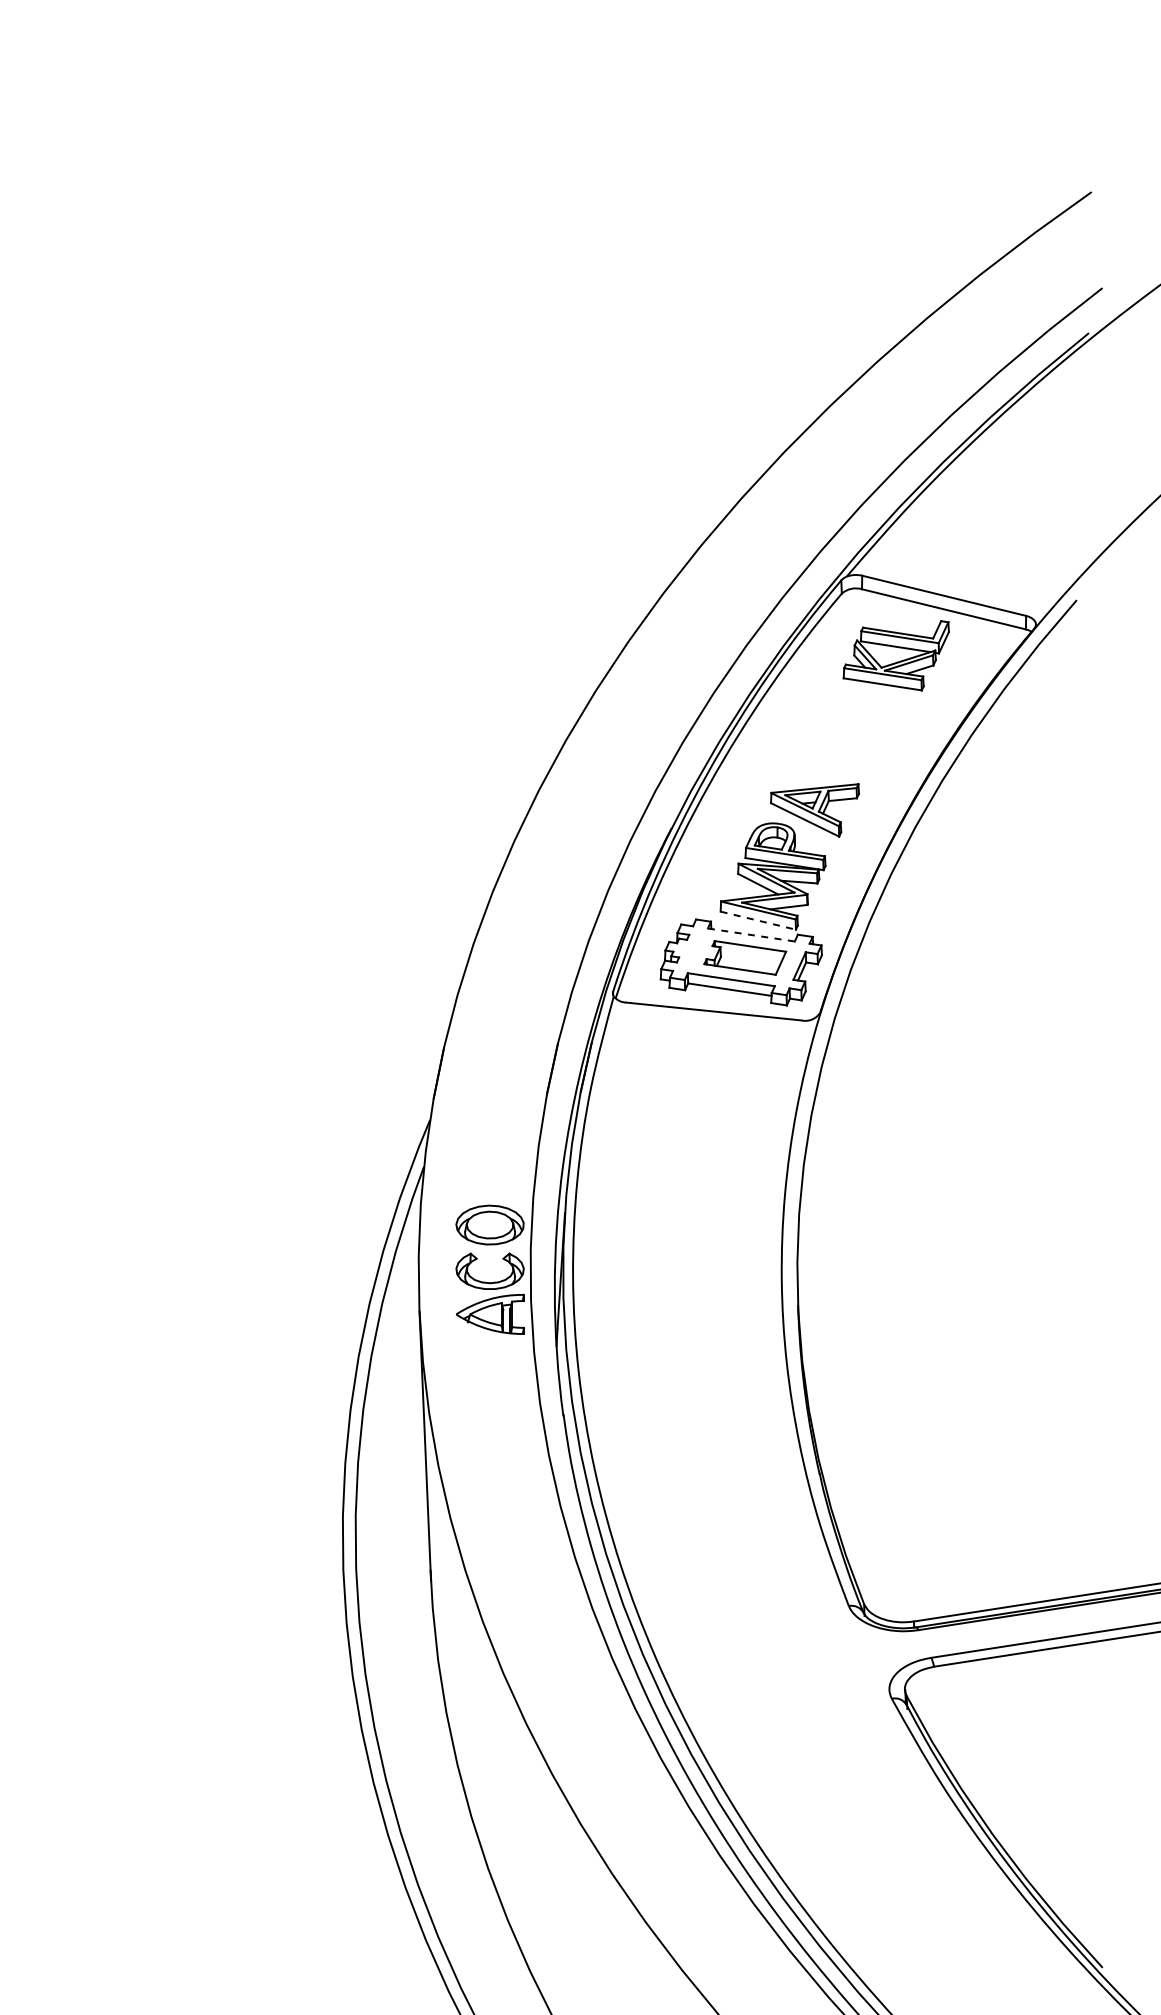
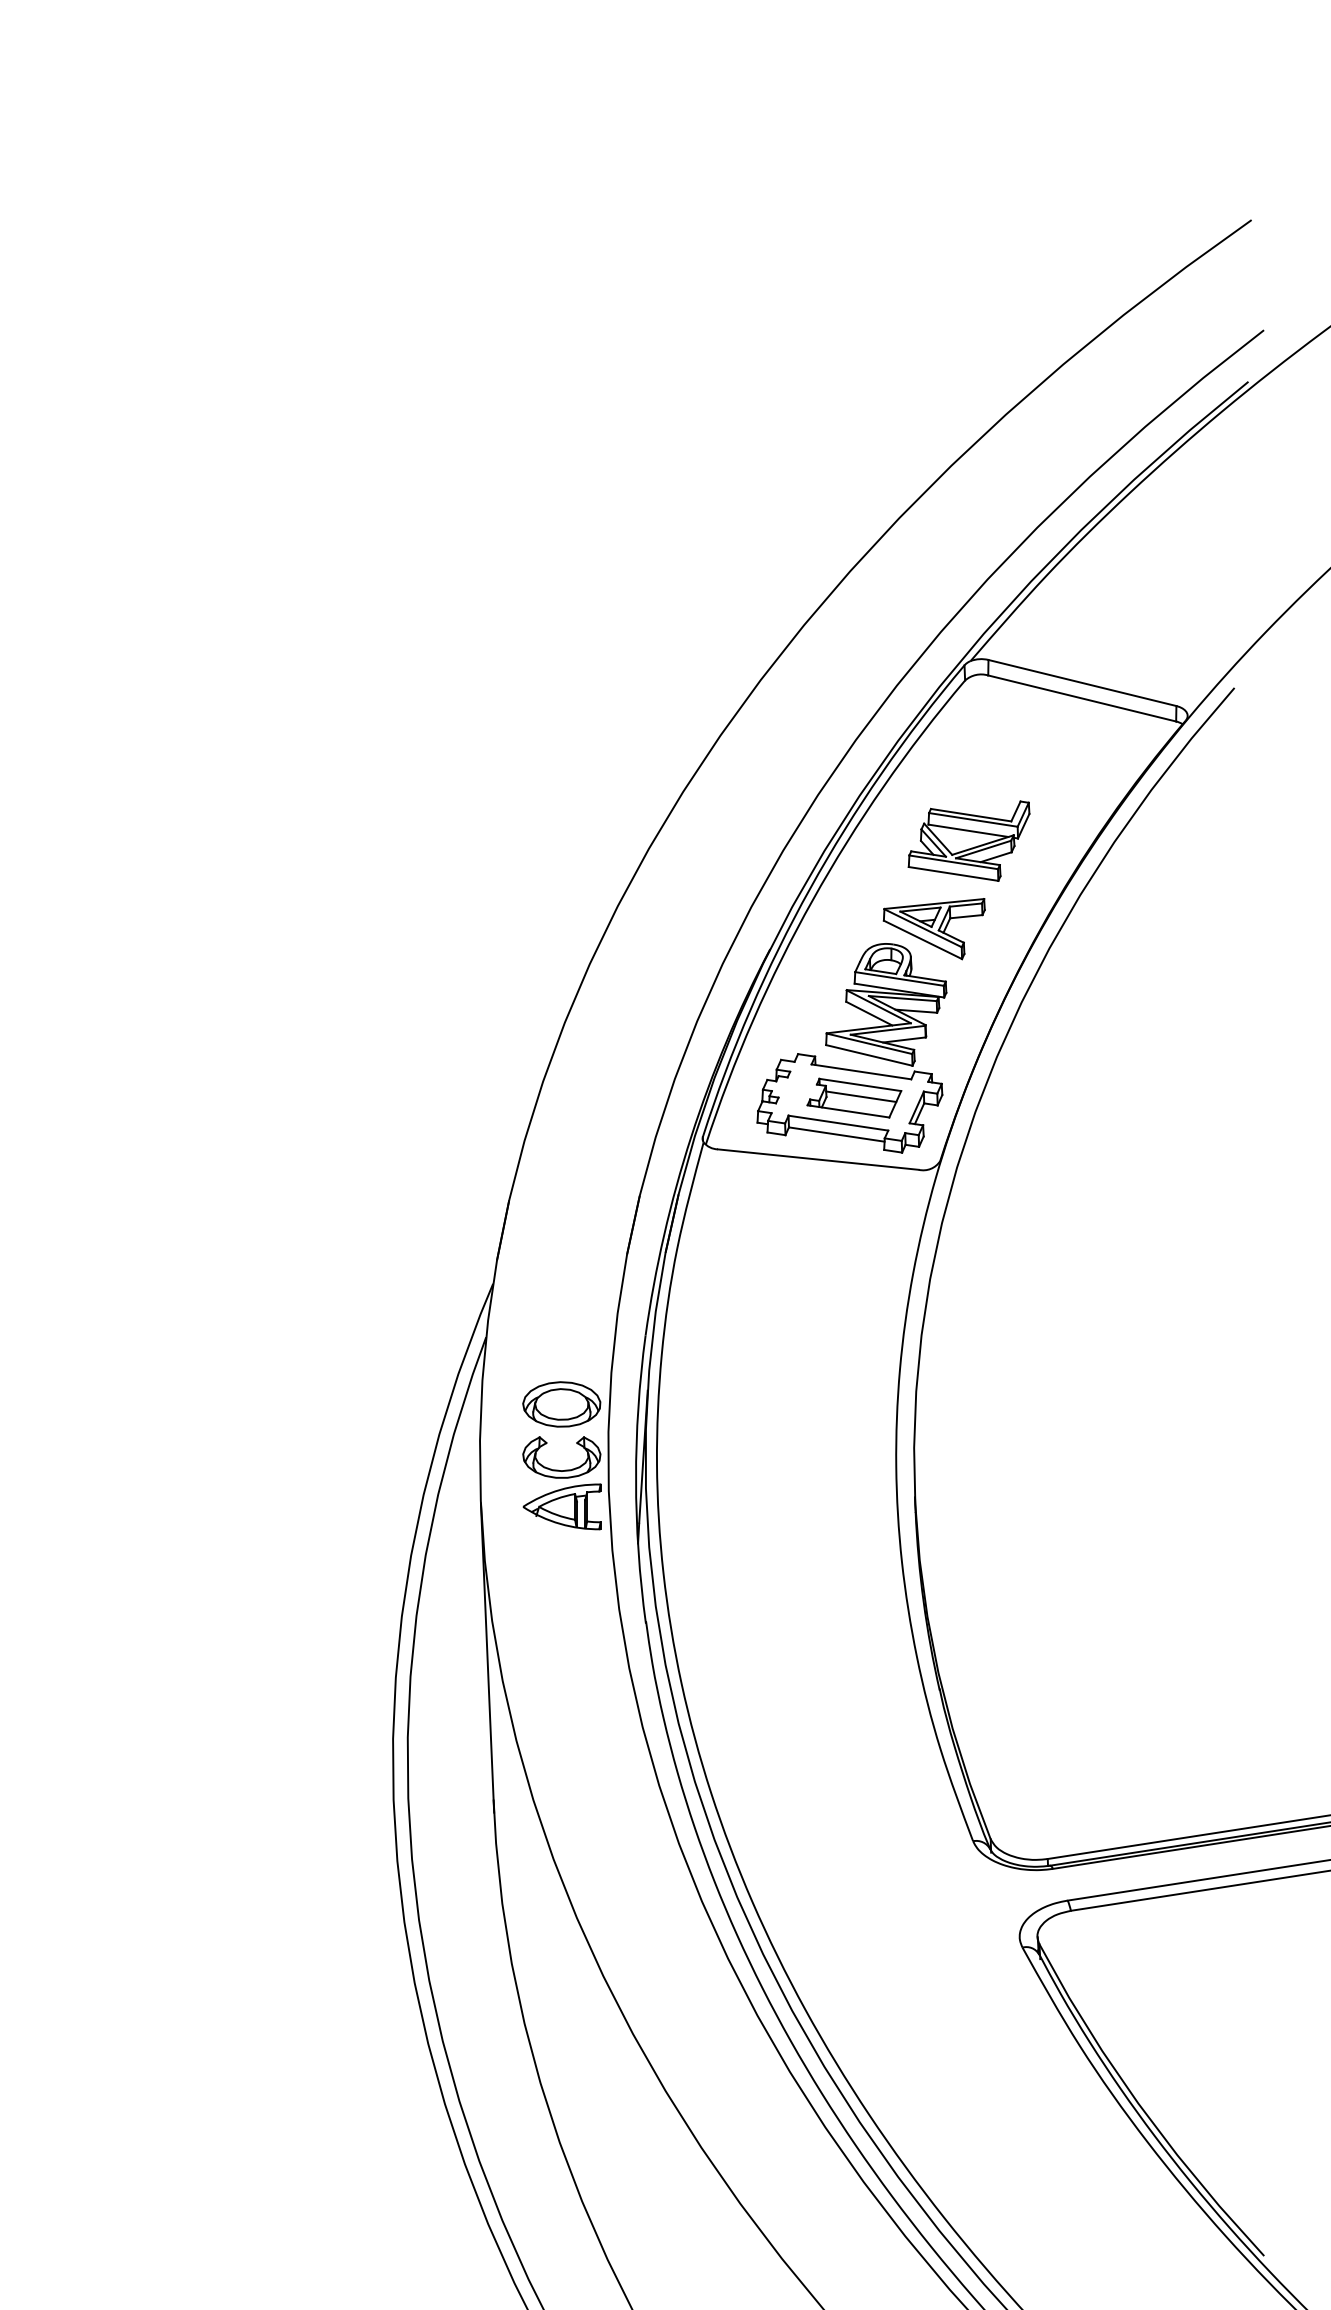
part: (895, 655) -> (968, 840), moved
line: (758, 920) -> (869, 1055), dashed -> solid
line: (751, 935) -> (861, 1072), dashed -> solid
line: (750, 956) -> (860, 1096), added

